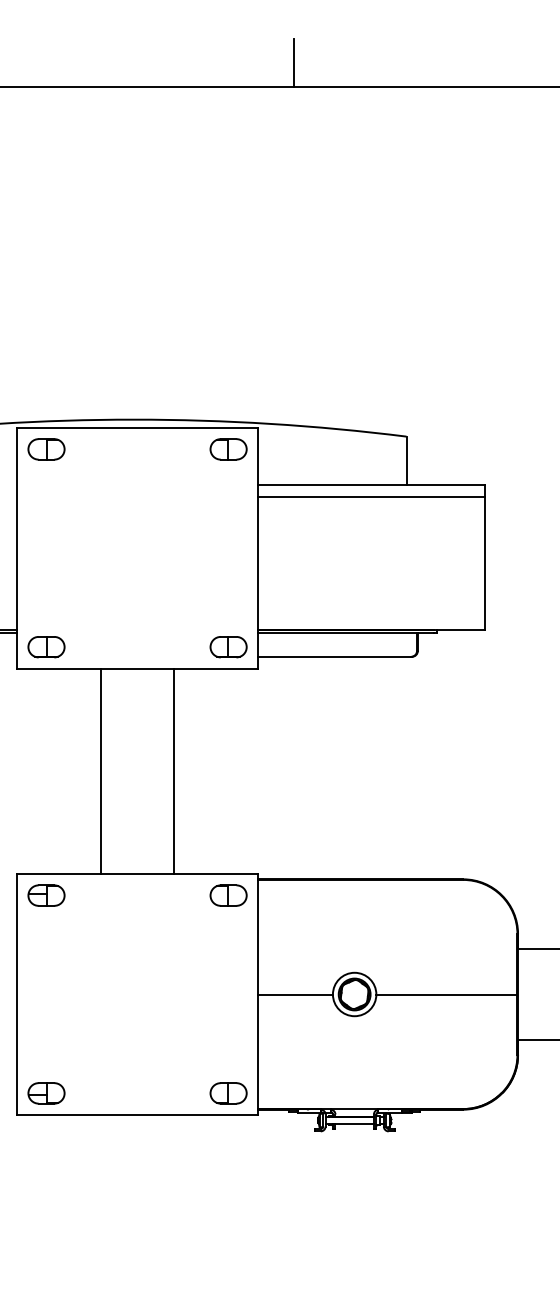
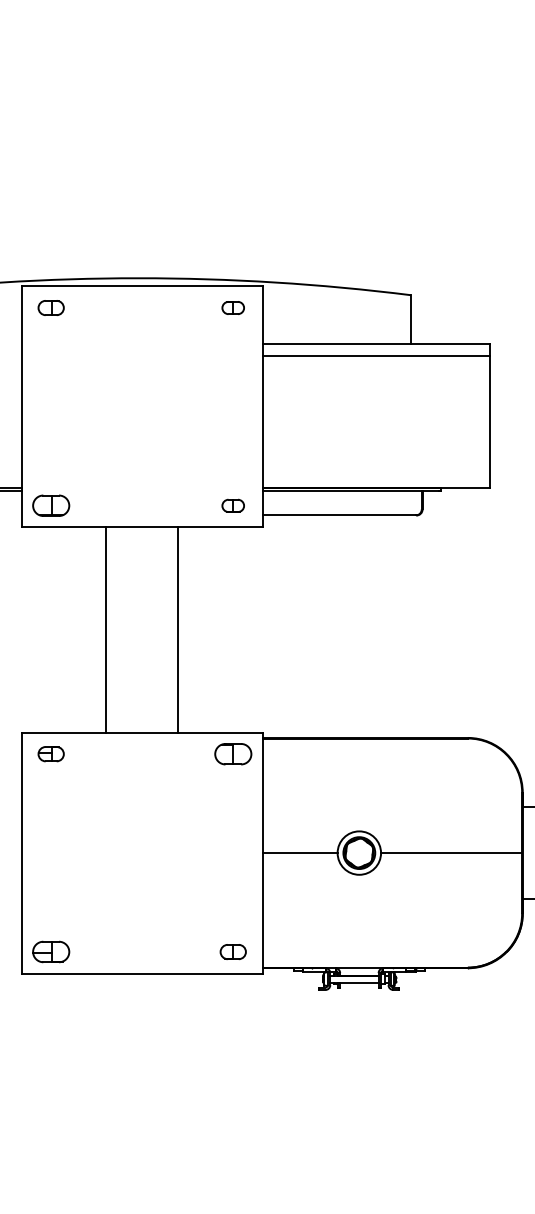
part: (46, 449) -> (51, 308), size x0.7
part: (228, 449) -> (233, 308), size x0.6
part: (228, 647) -> (233, 506), size x0.6
part: (46, 895) -> (51, 754), size x0.7
part: (228, 1093) -> (233, 952), size x0.7

